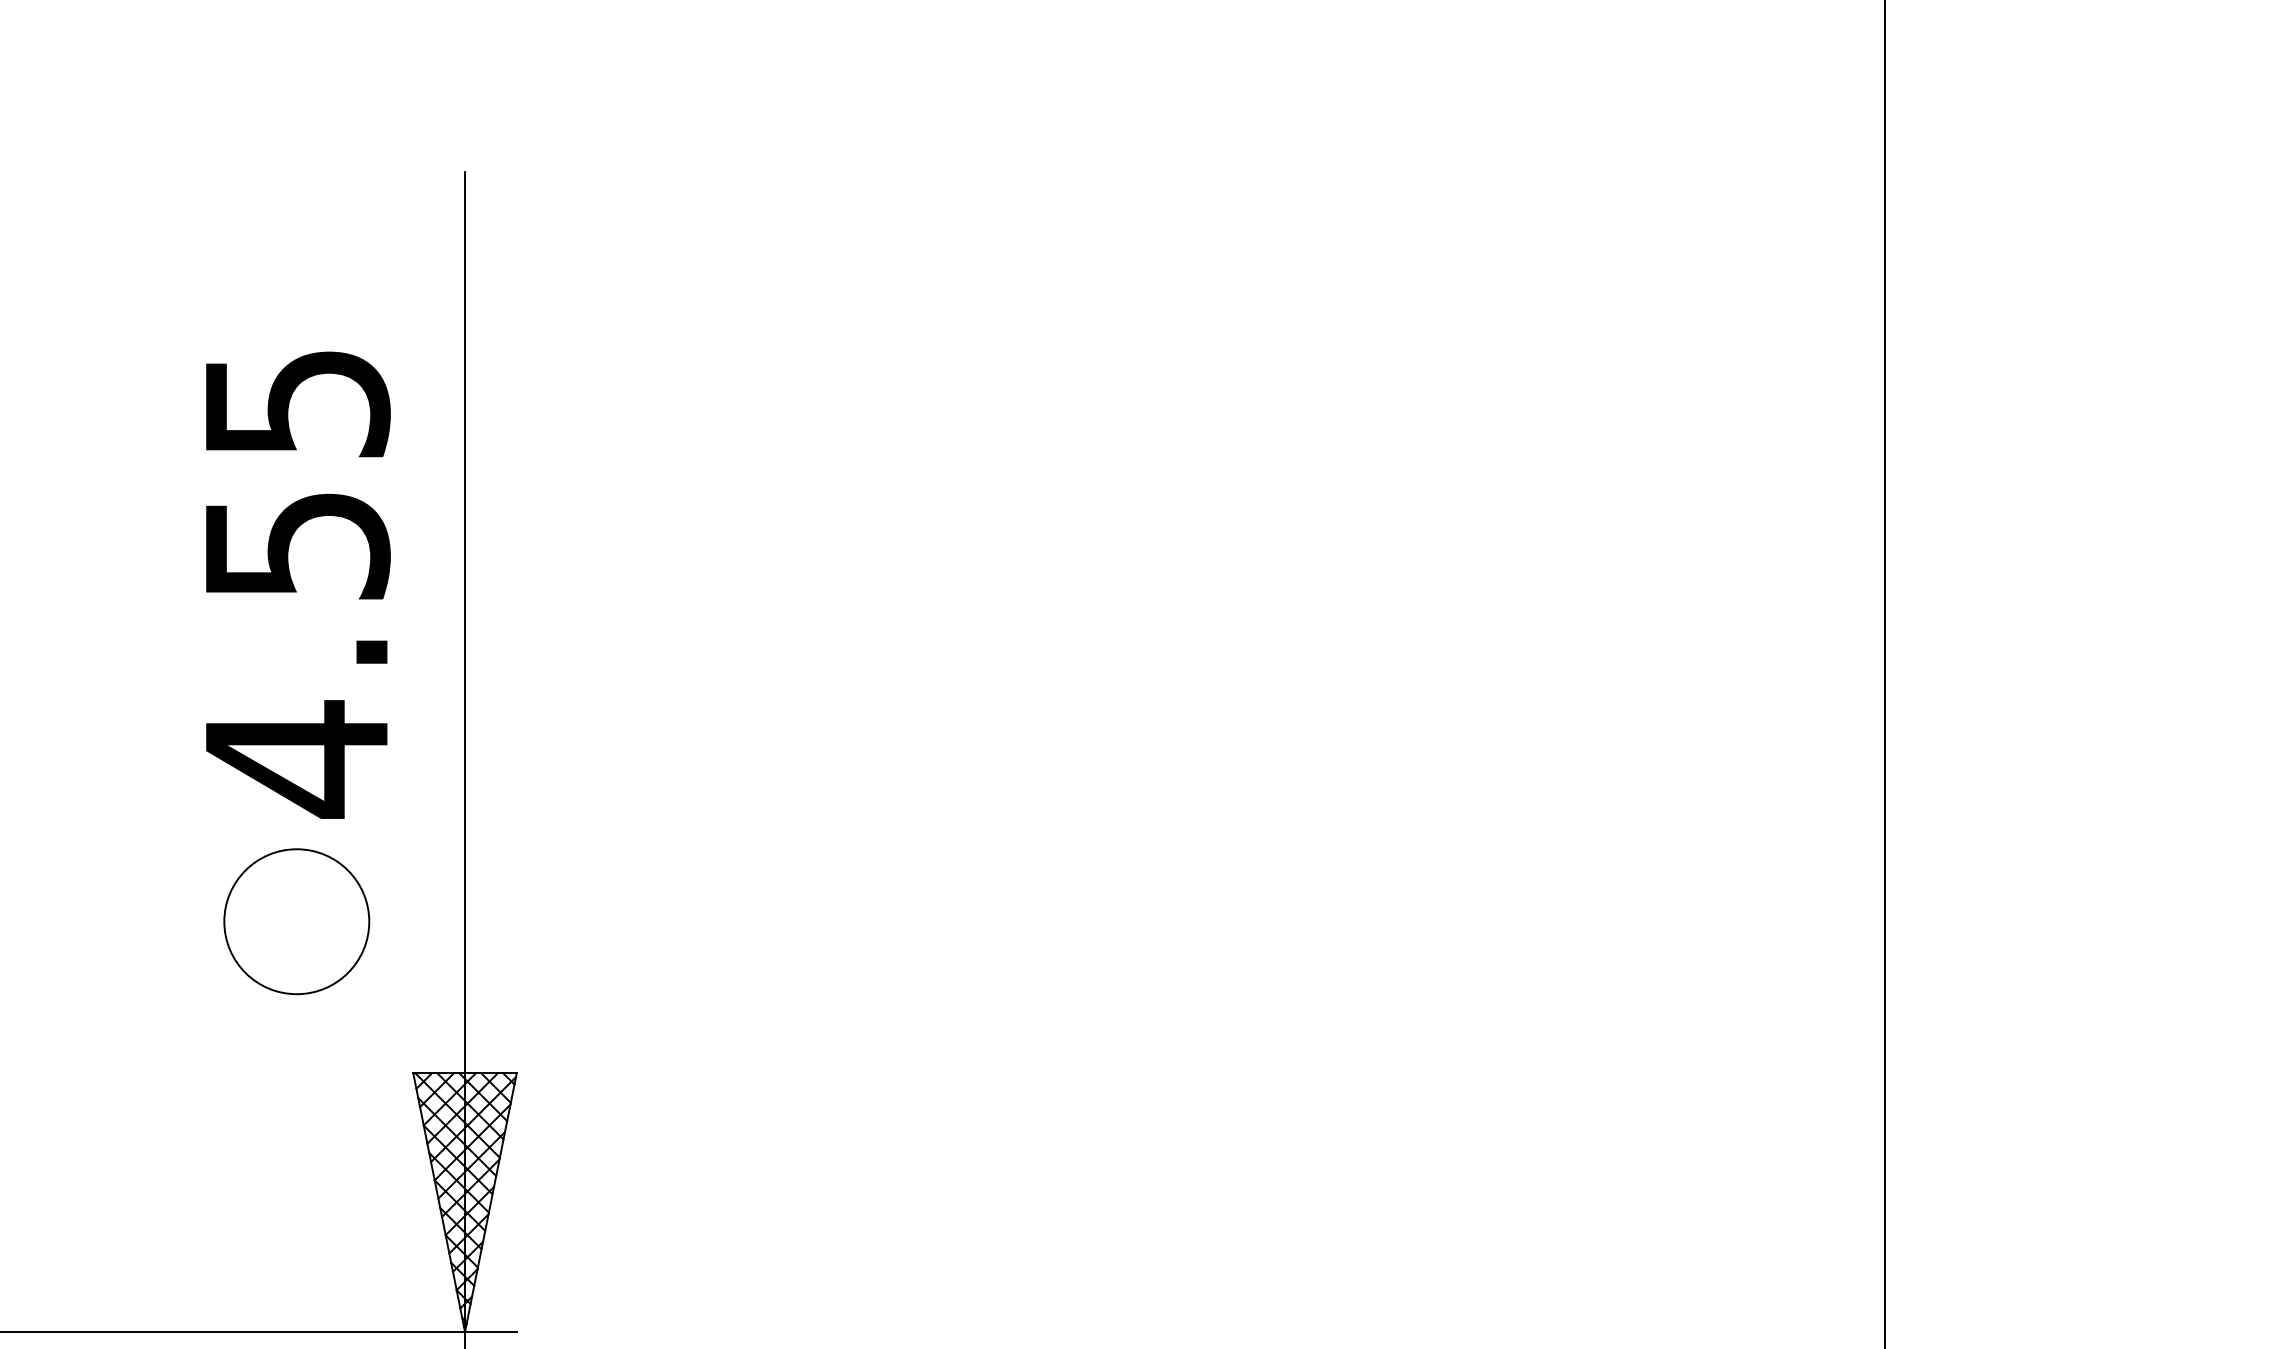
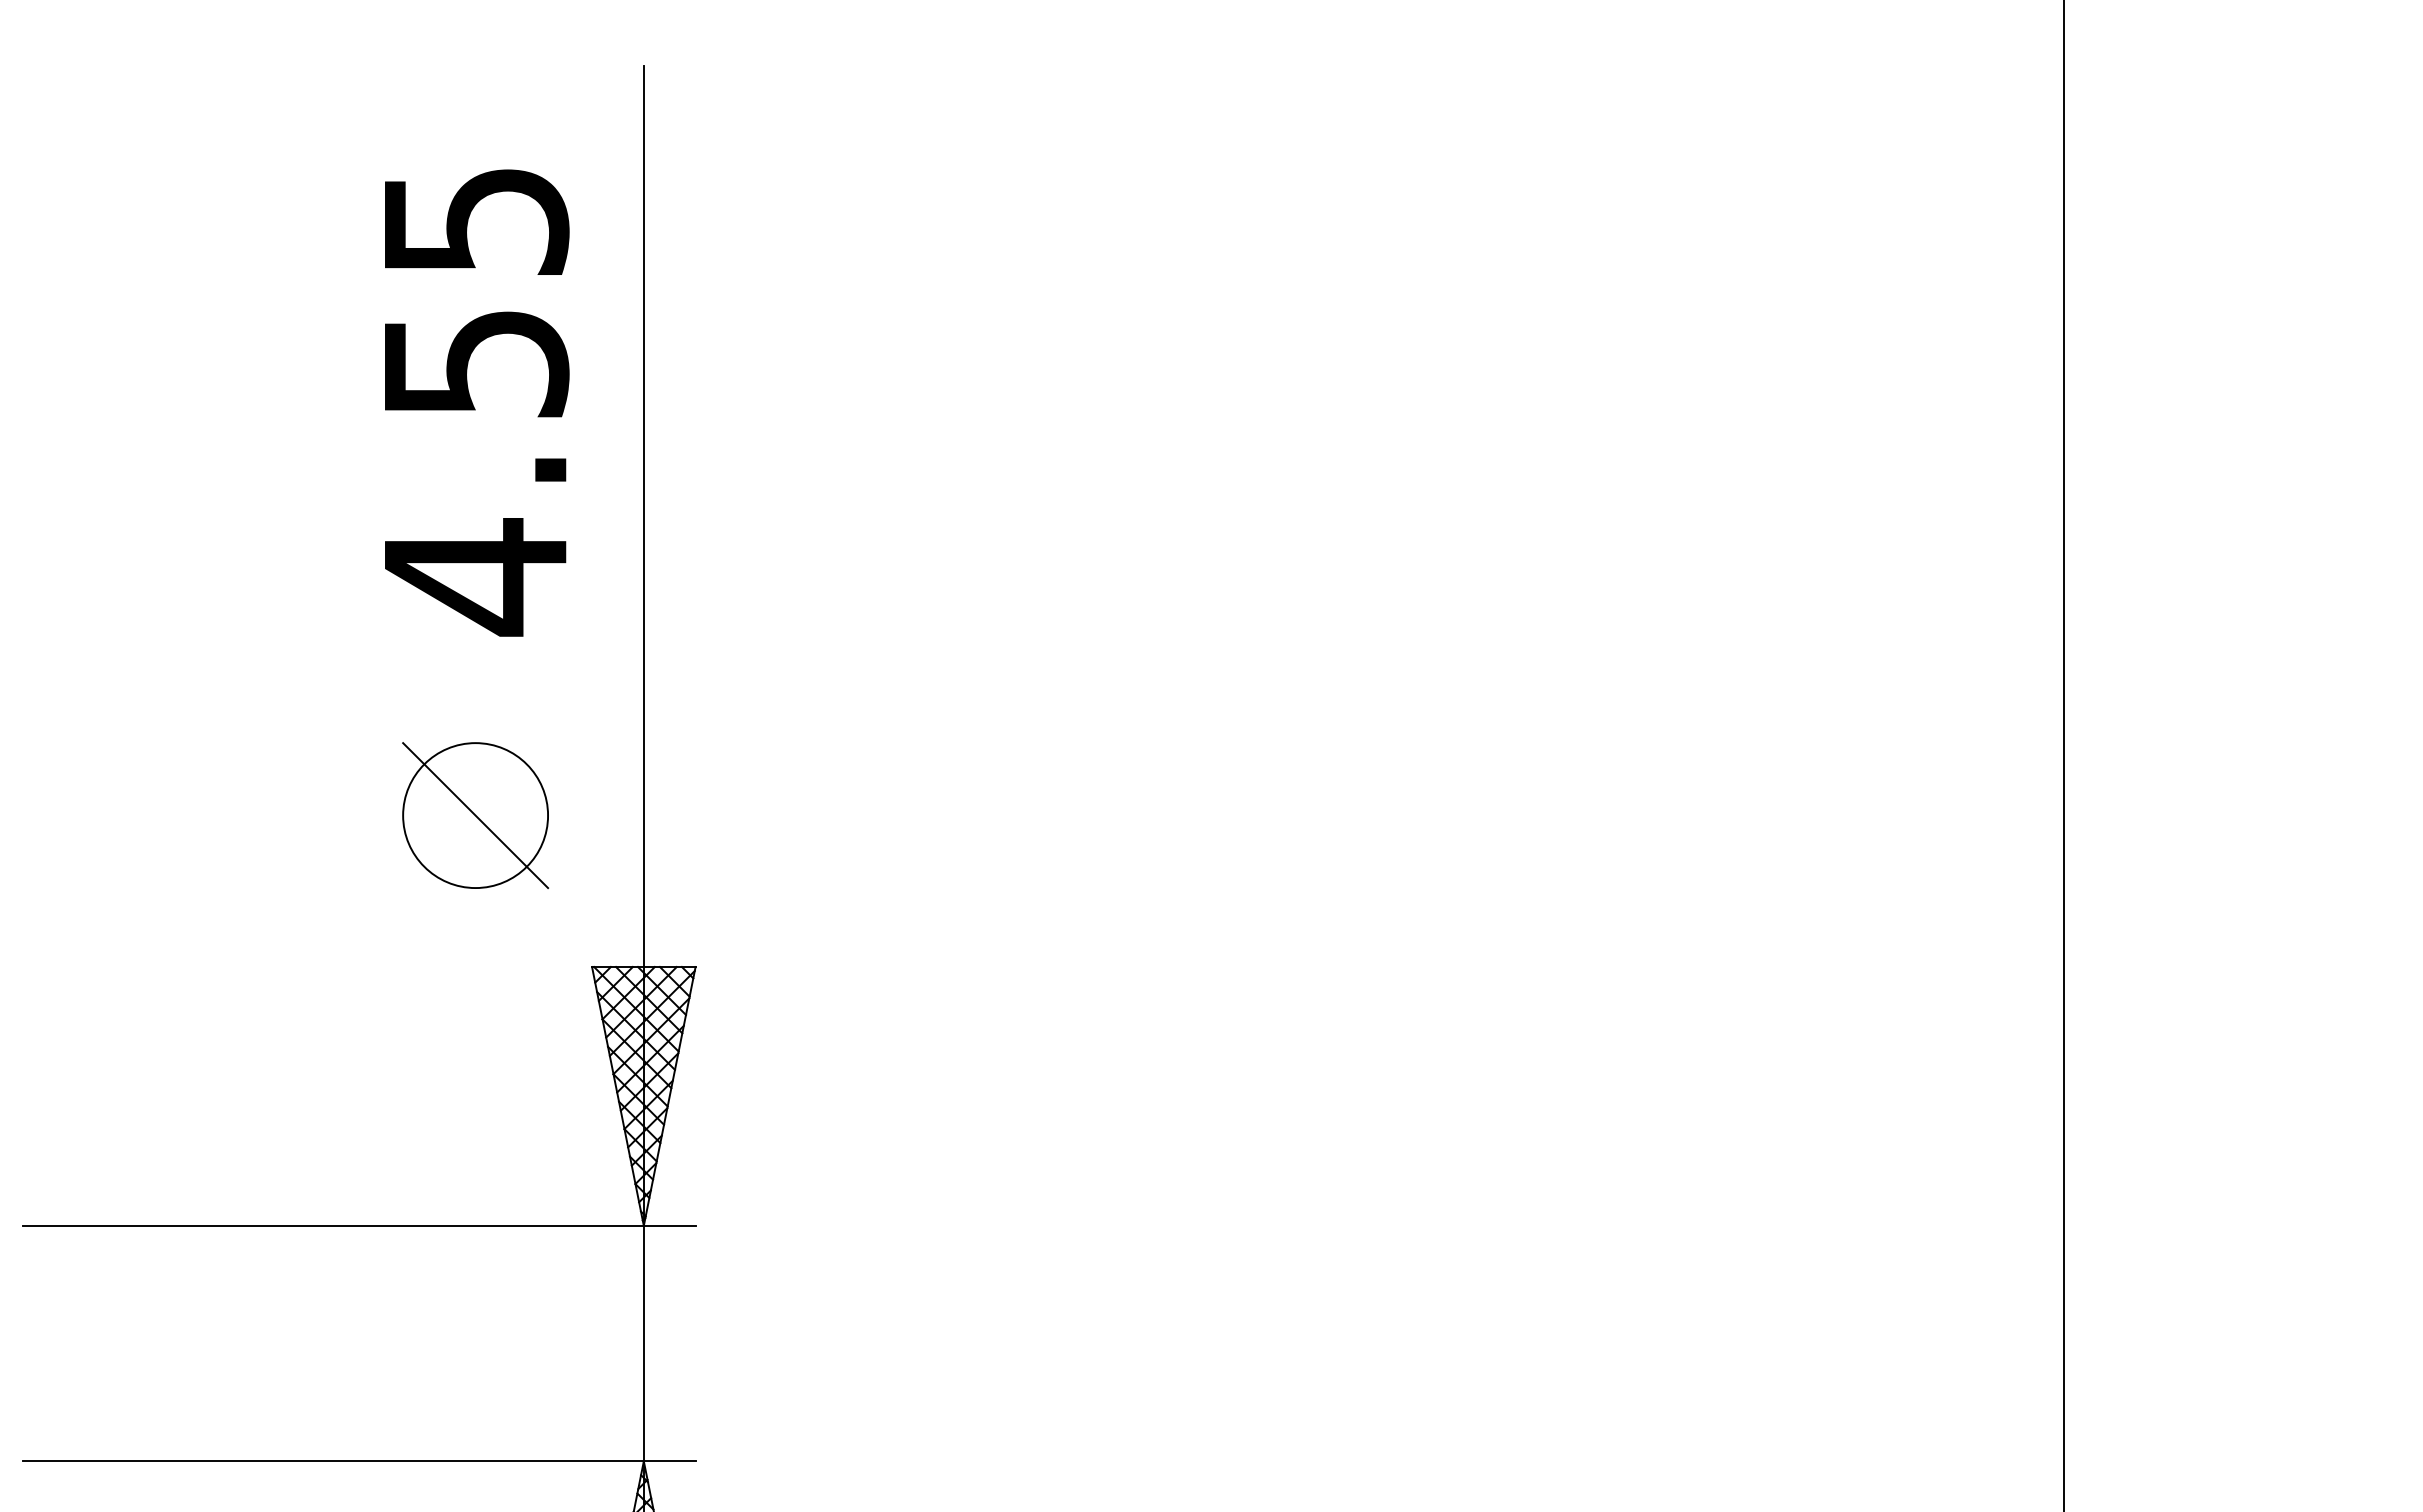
text: (298, 584) -> (477, 402), moved
line: (296, 921) -> (475, 815), added

